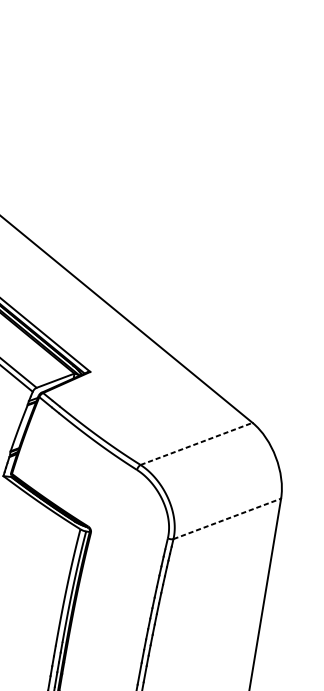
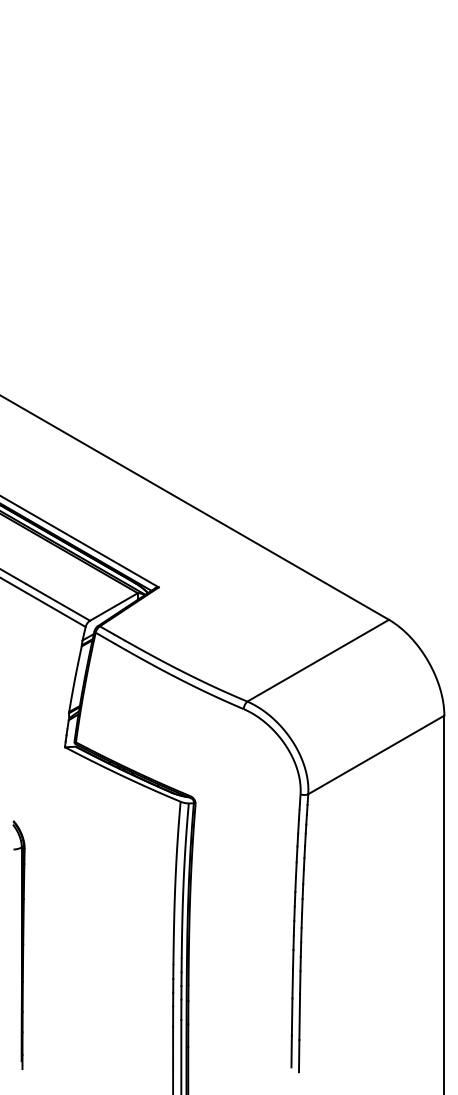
line: (196, 443) -> (318, 660), dashed -> solid
line: (227, 518) -> (376, 754), dashed -> solid

